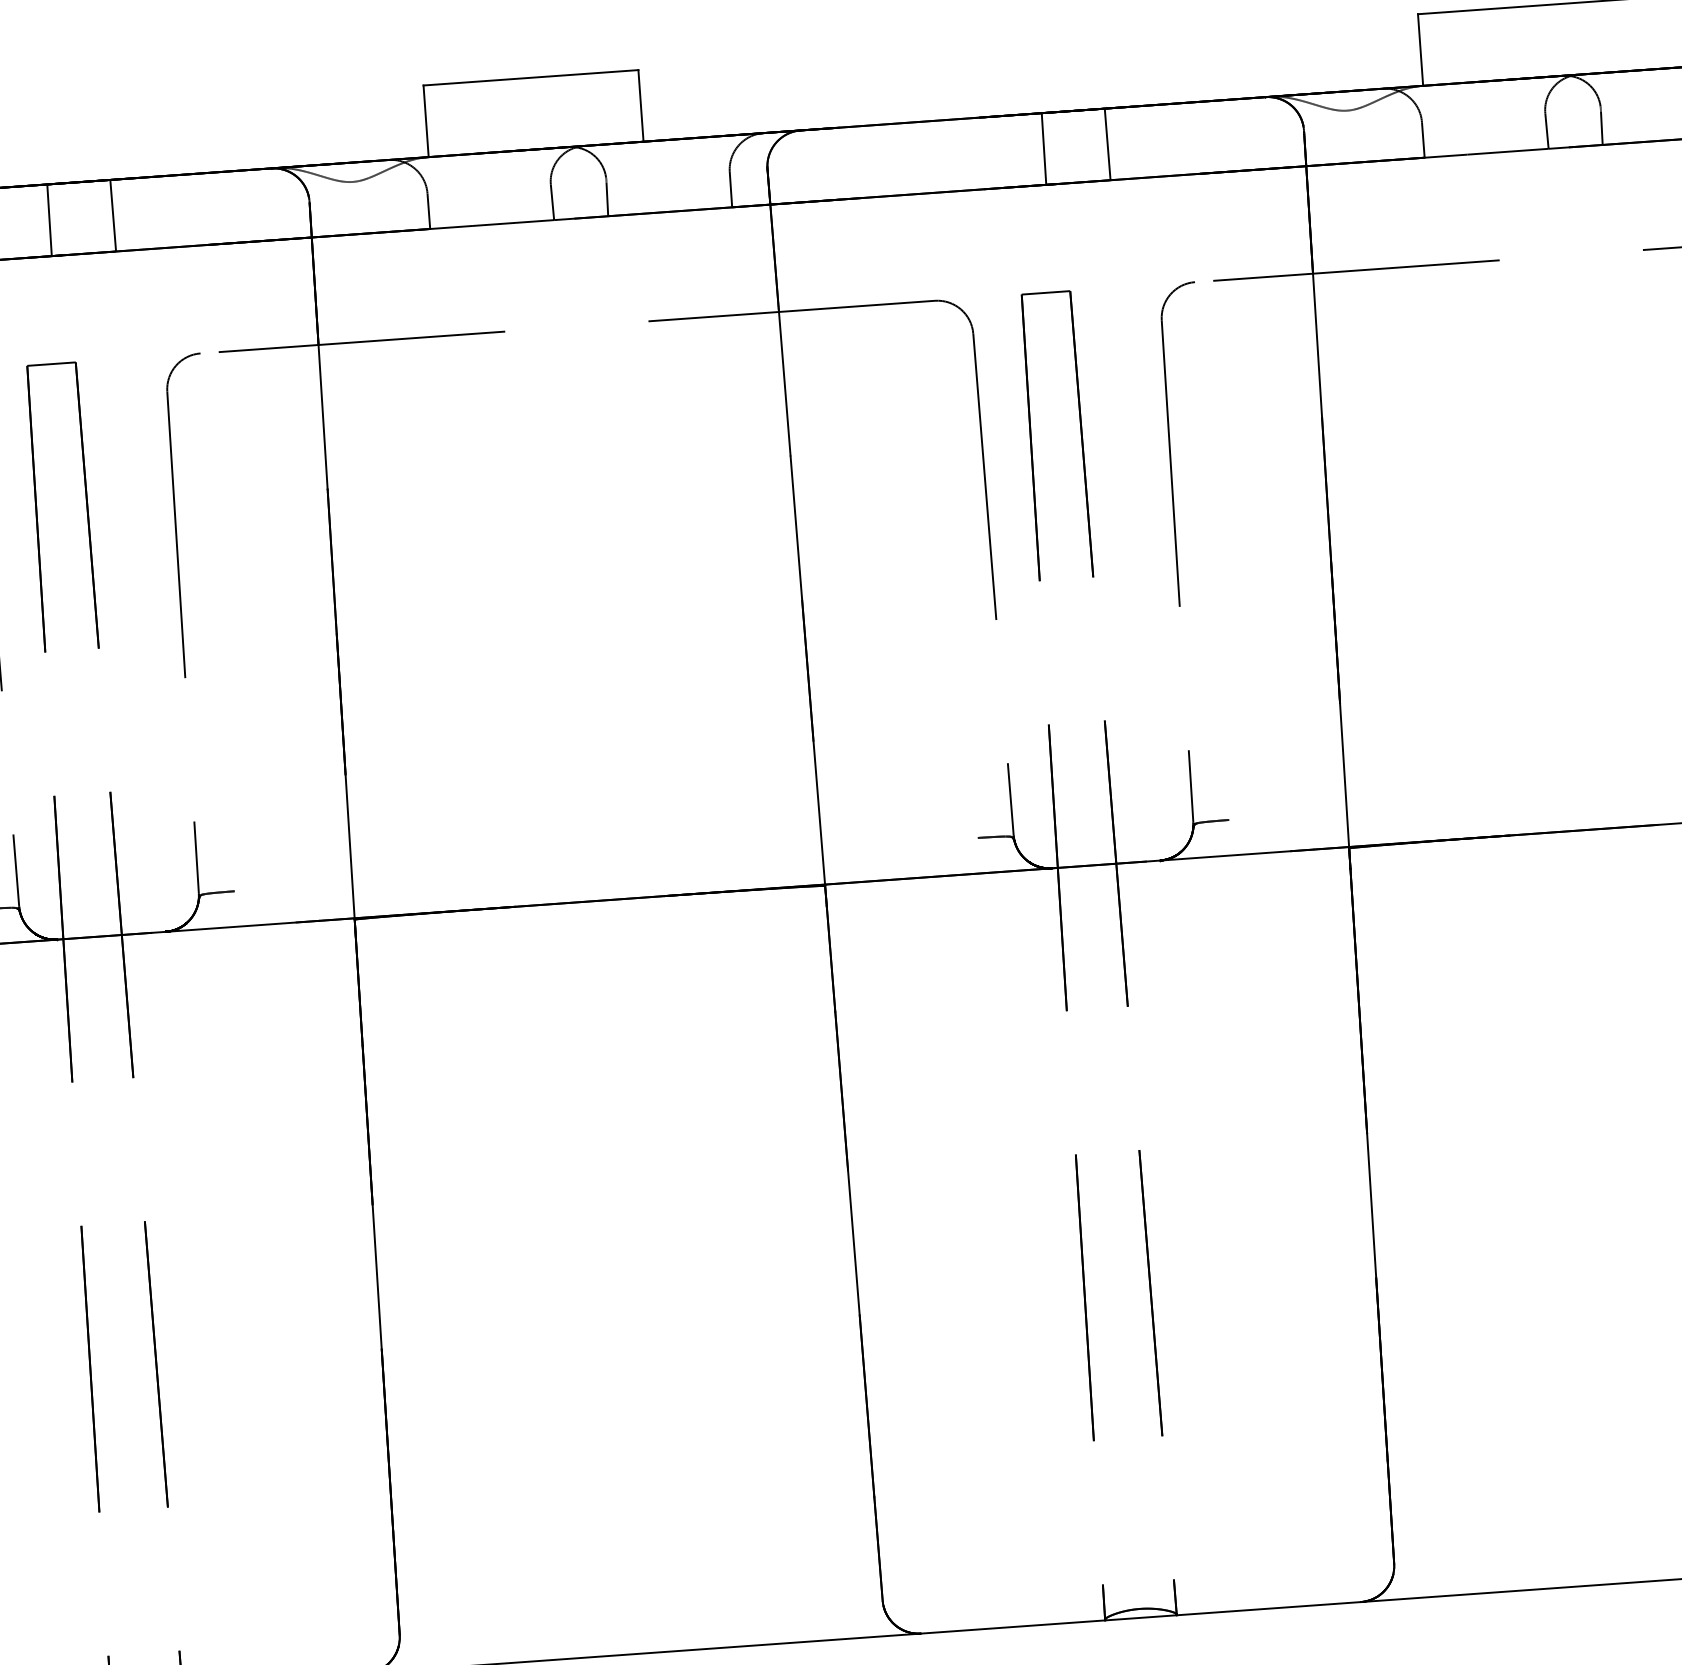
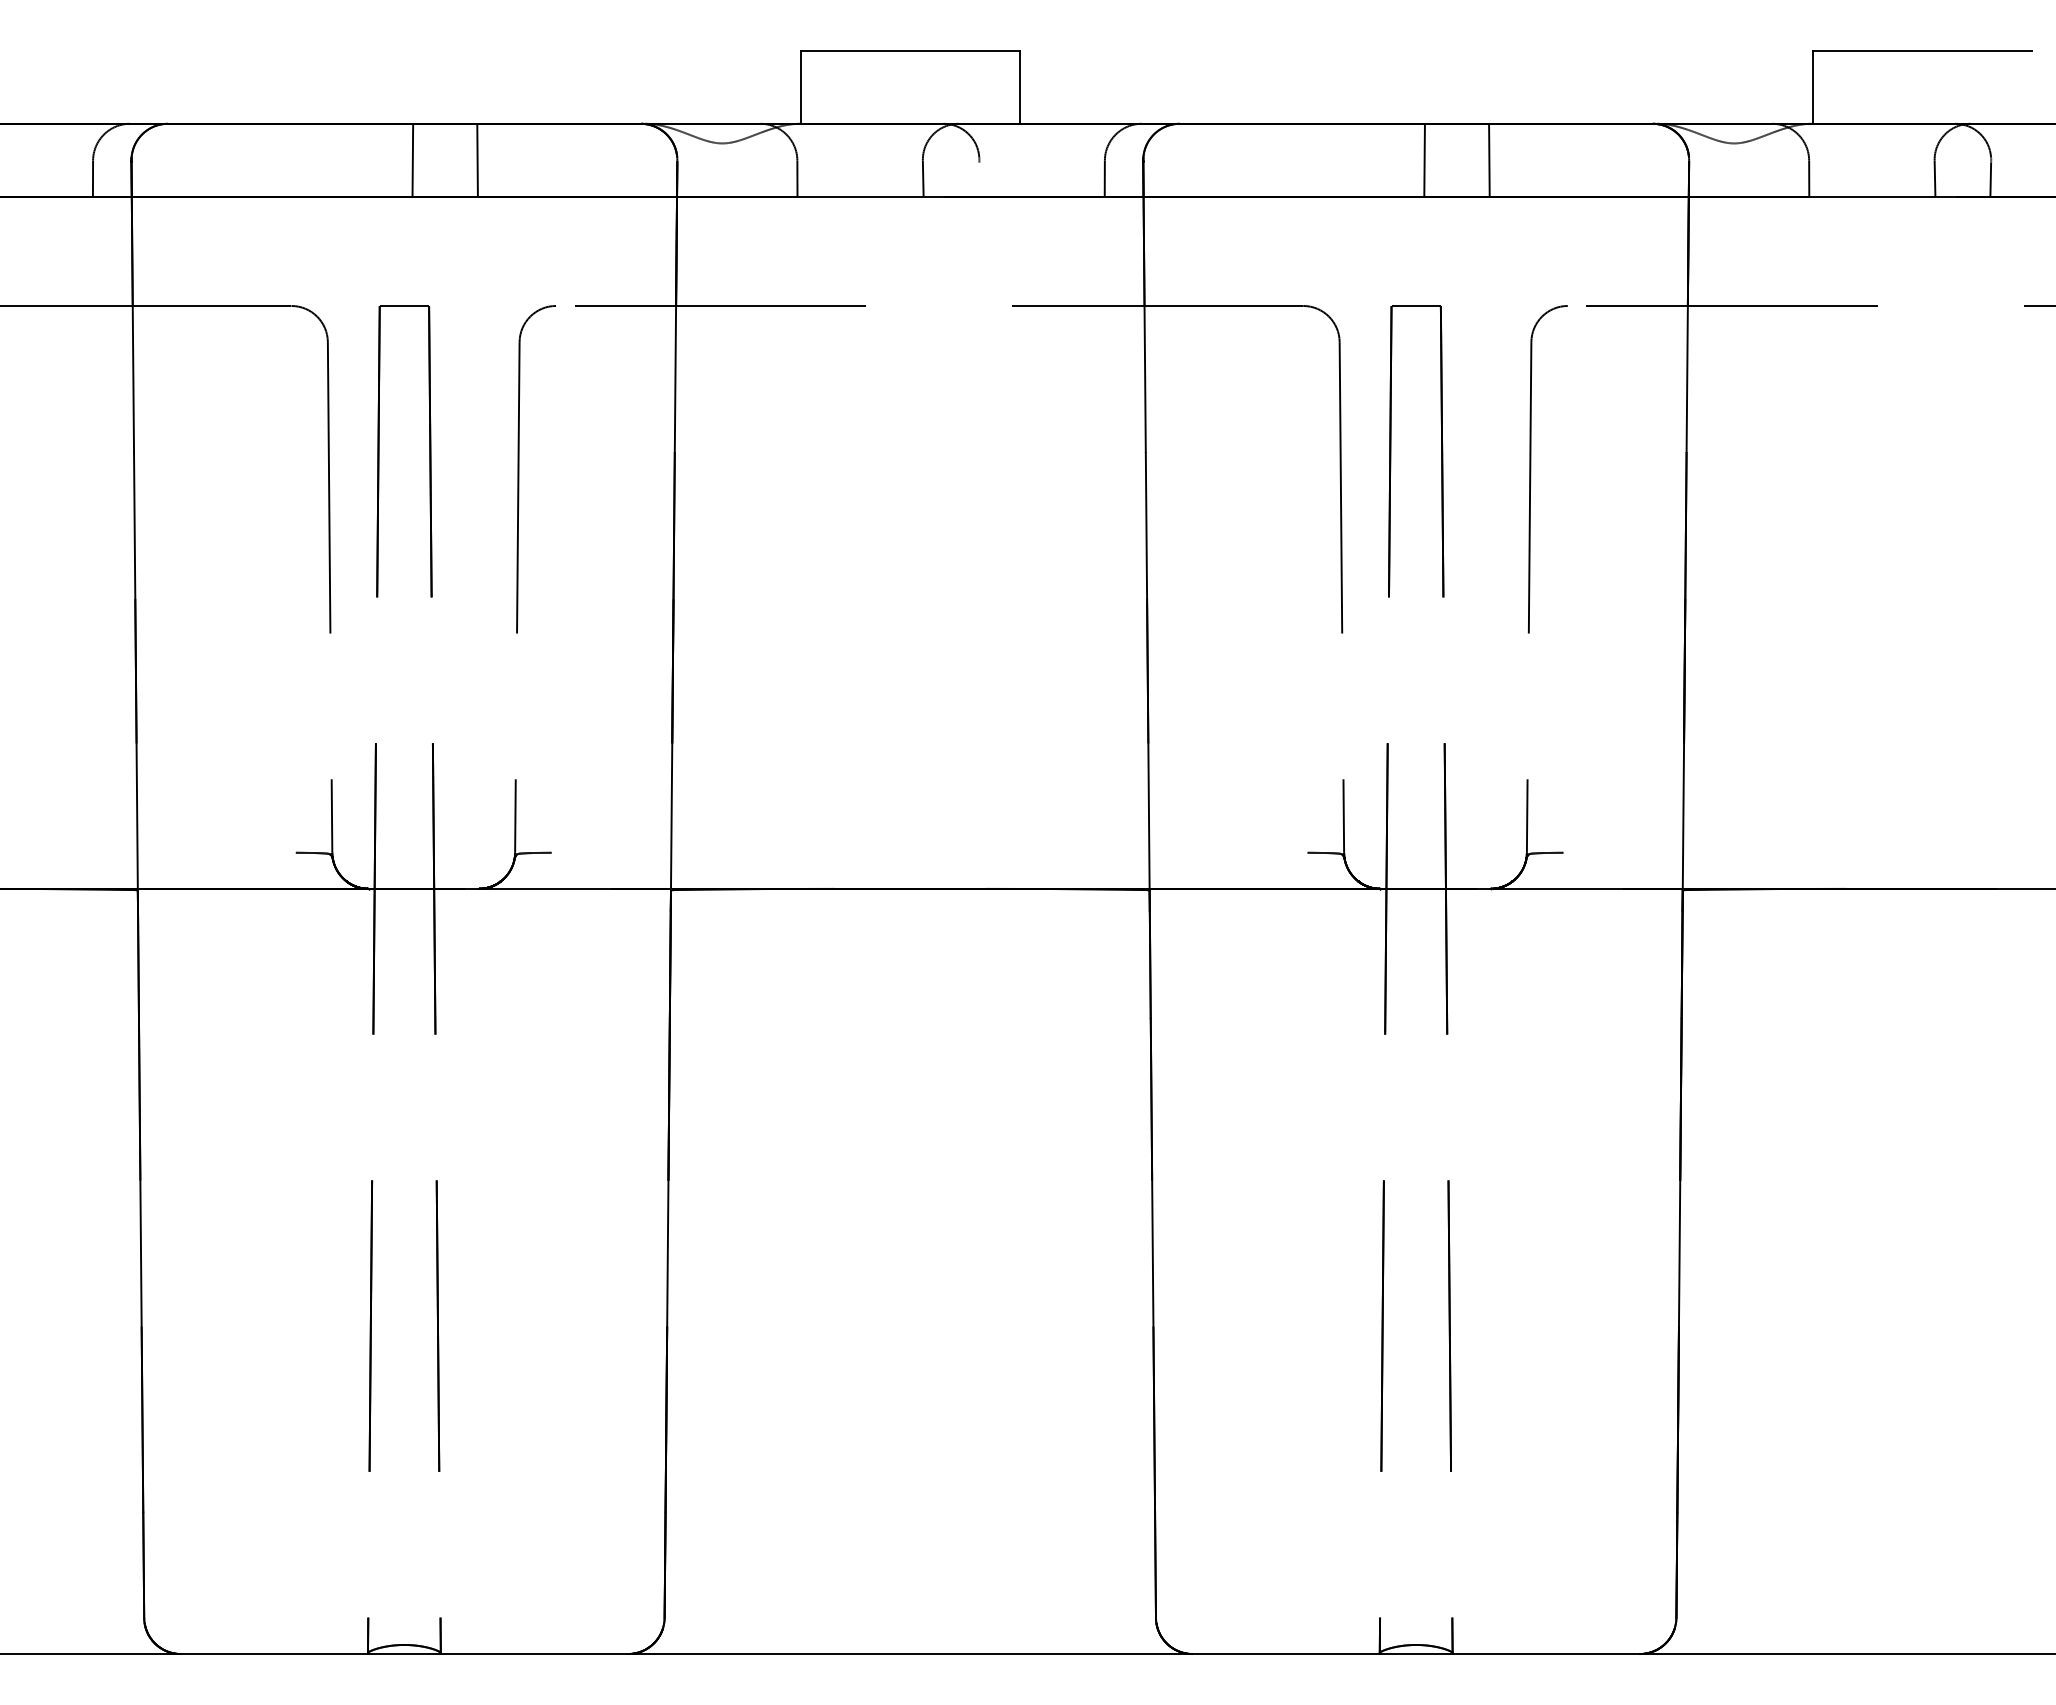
line: (606, 199) -> (978, 179), removed

